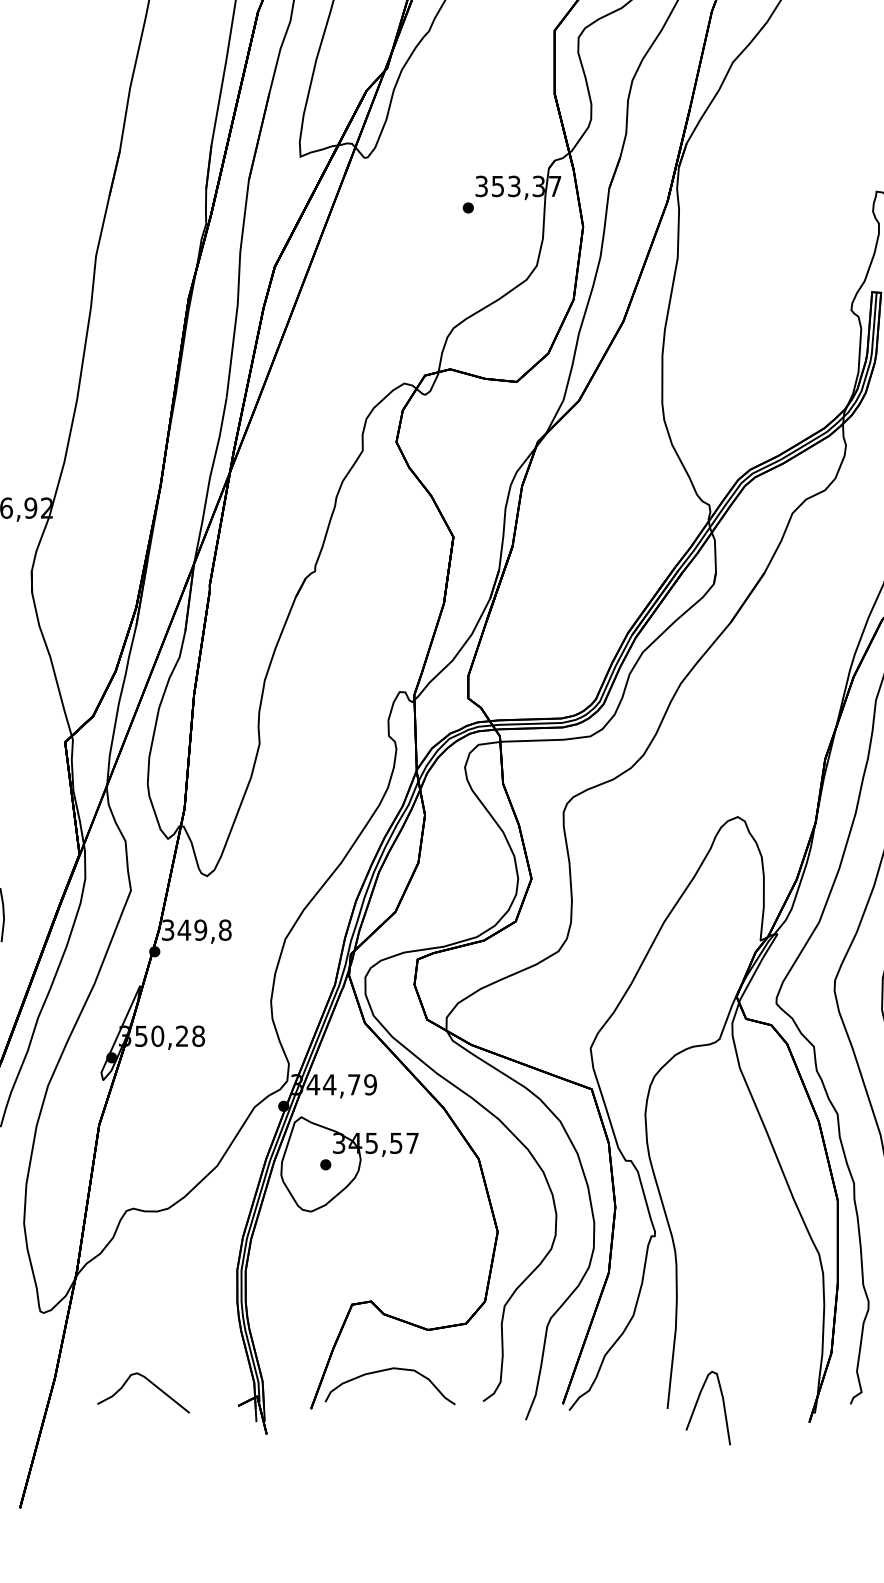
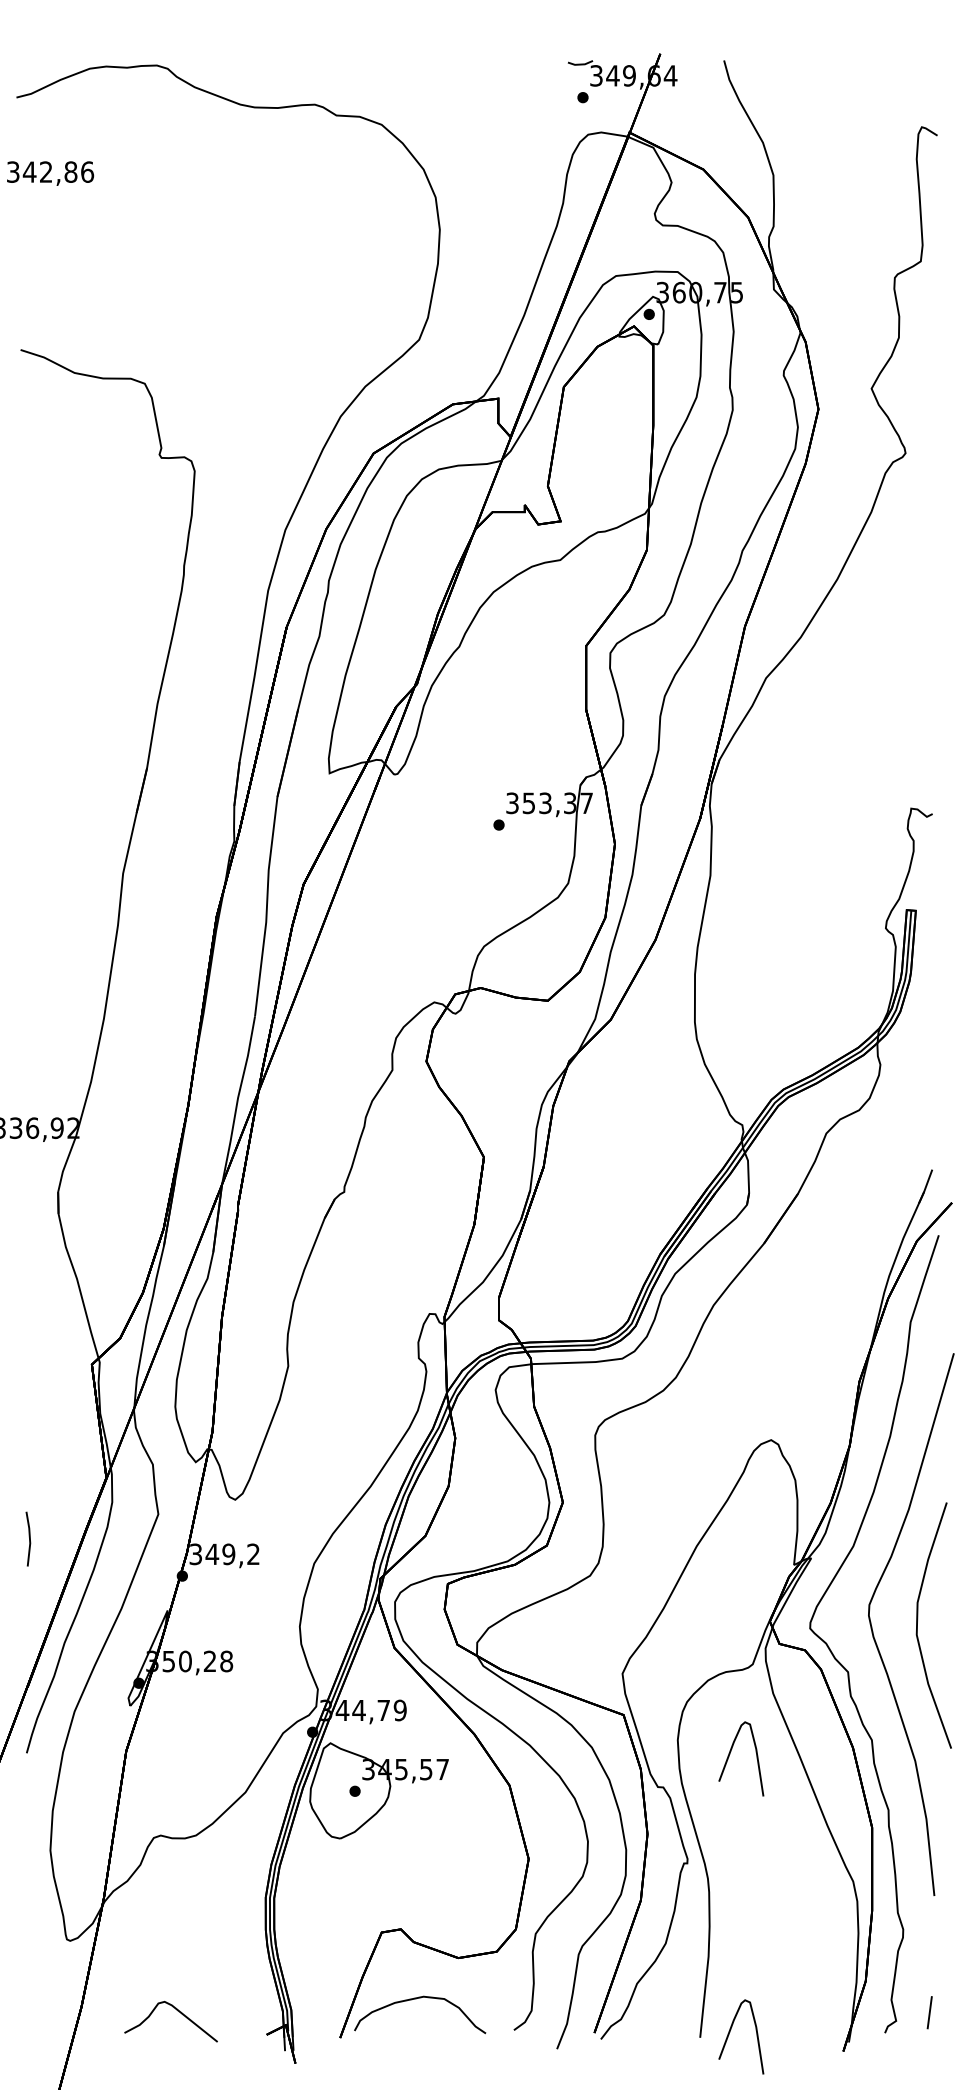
text: (225, 930) -> (253, 1554), 349,8 -> 349,2
part: (697, 1128) -> (730, 1754), added

